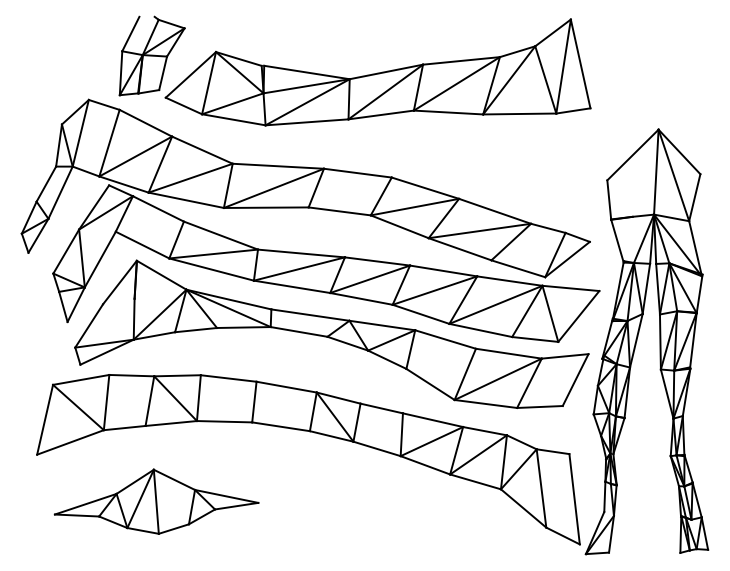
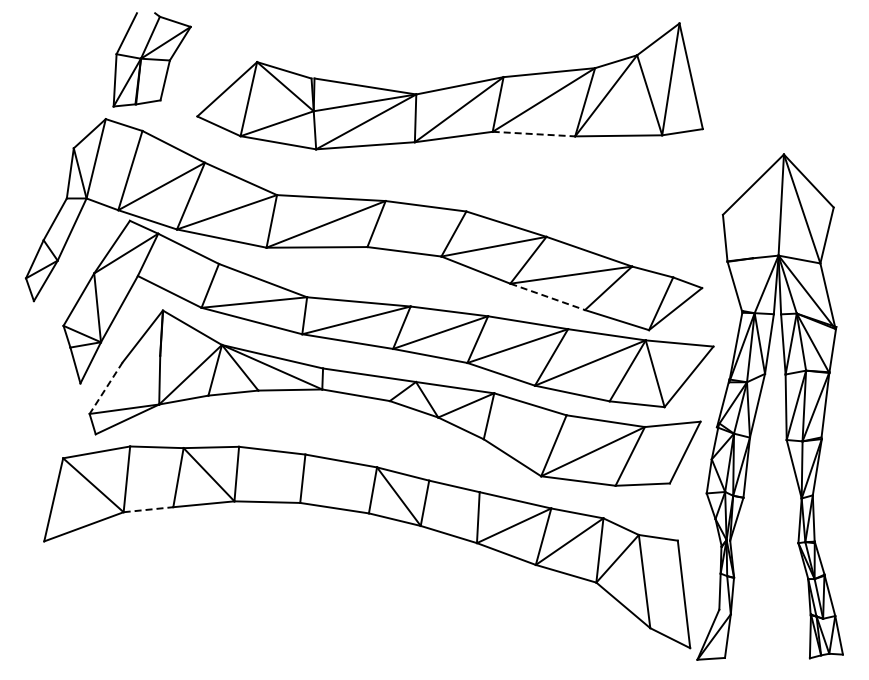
part: (151, 55) -> (151, 59), moved
line: (449, 112) -> (534, 134), solid -> dashed
line: (459, 248) -> (547, 296), solid -> dashed
line: (89, 326) -> (106, 388), solid -> dashed
line: (124, 427) -> (148, 509), solid -> dashed
part: (156, 501) -> (186, 597), removed

